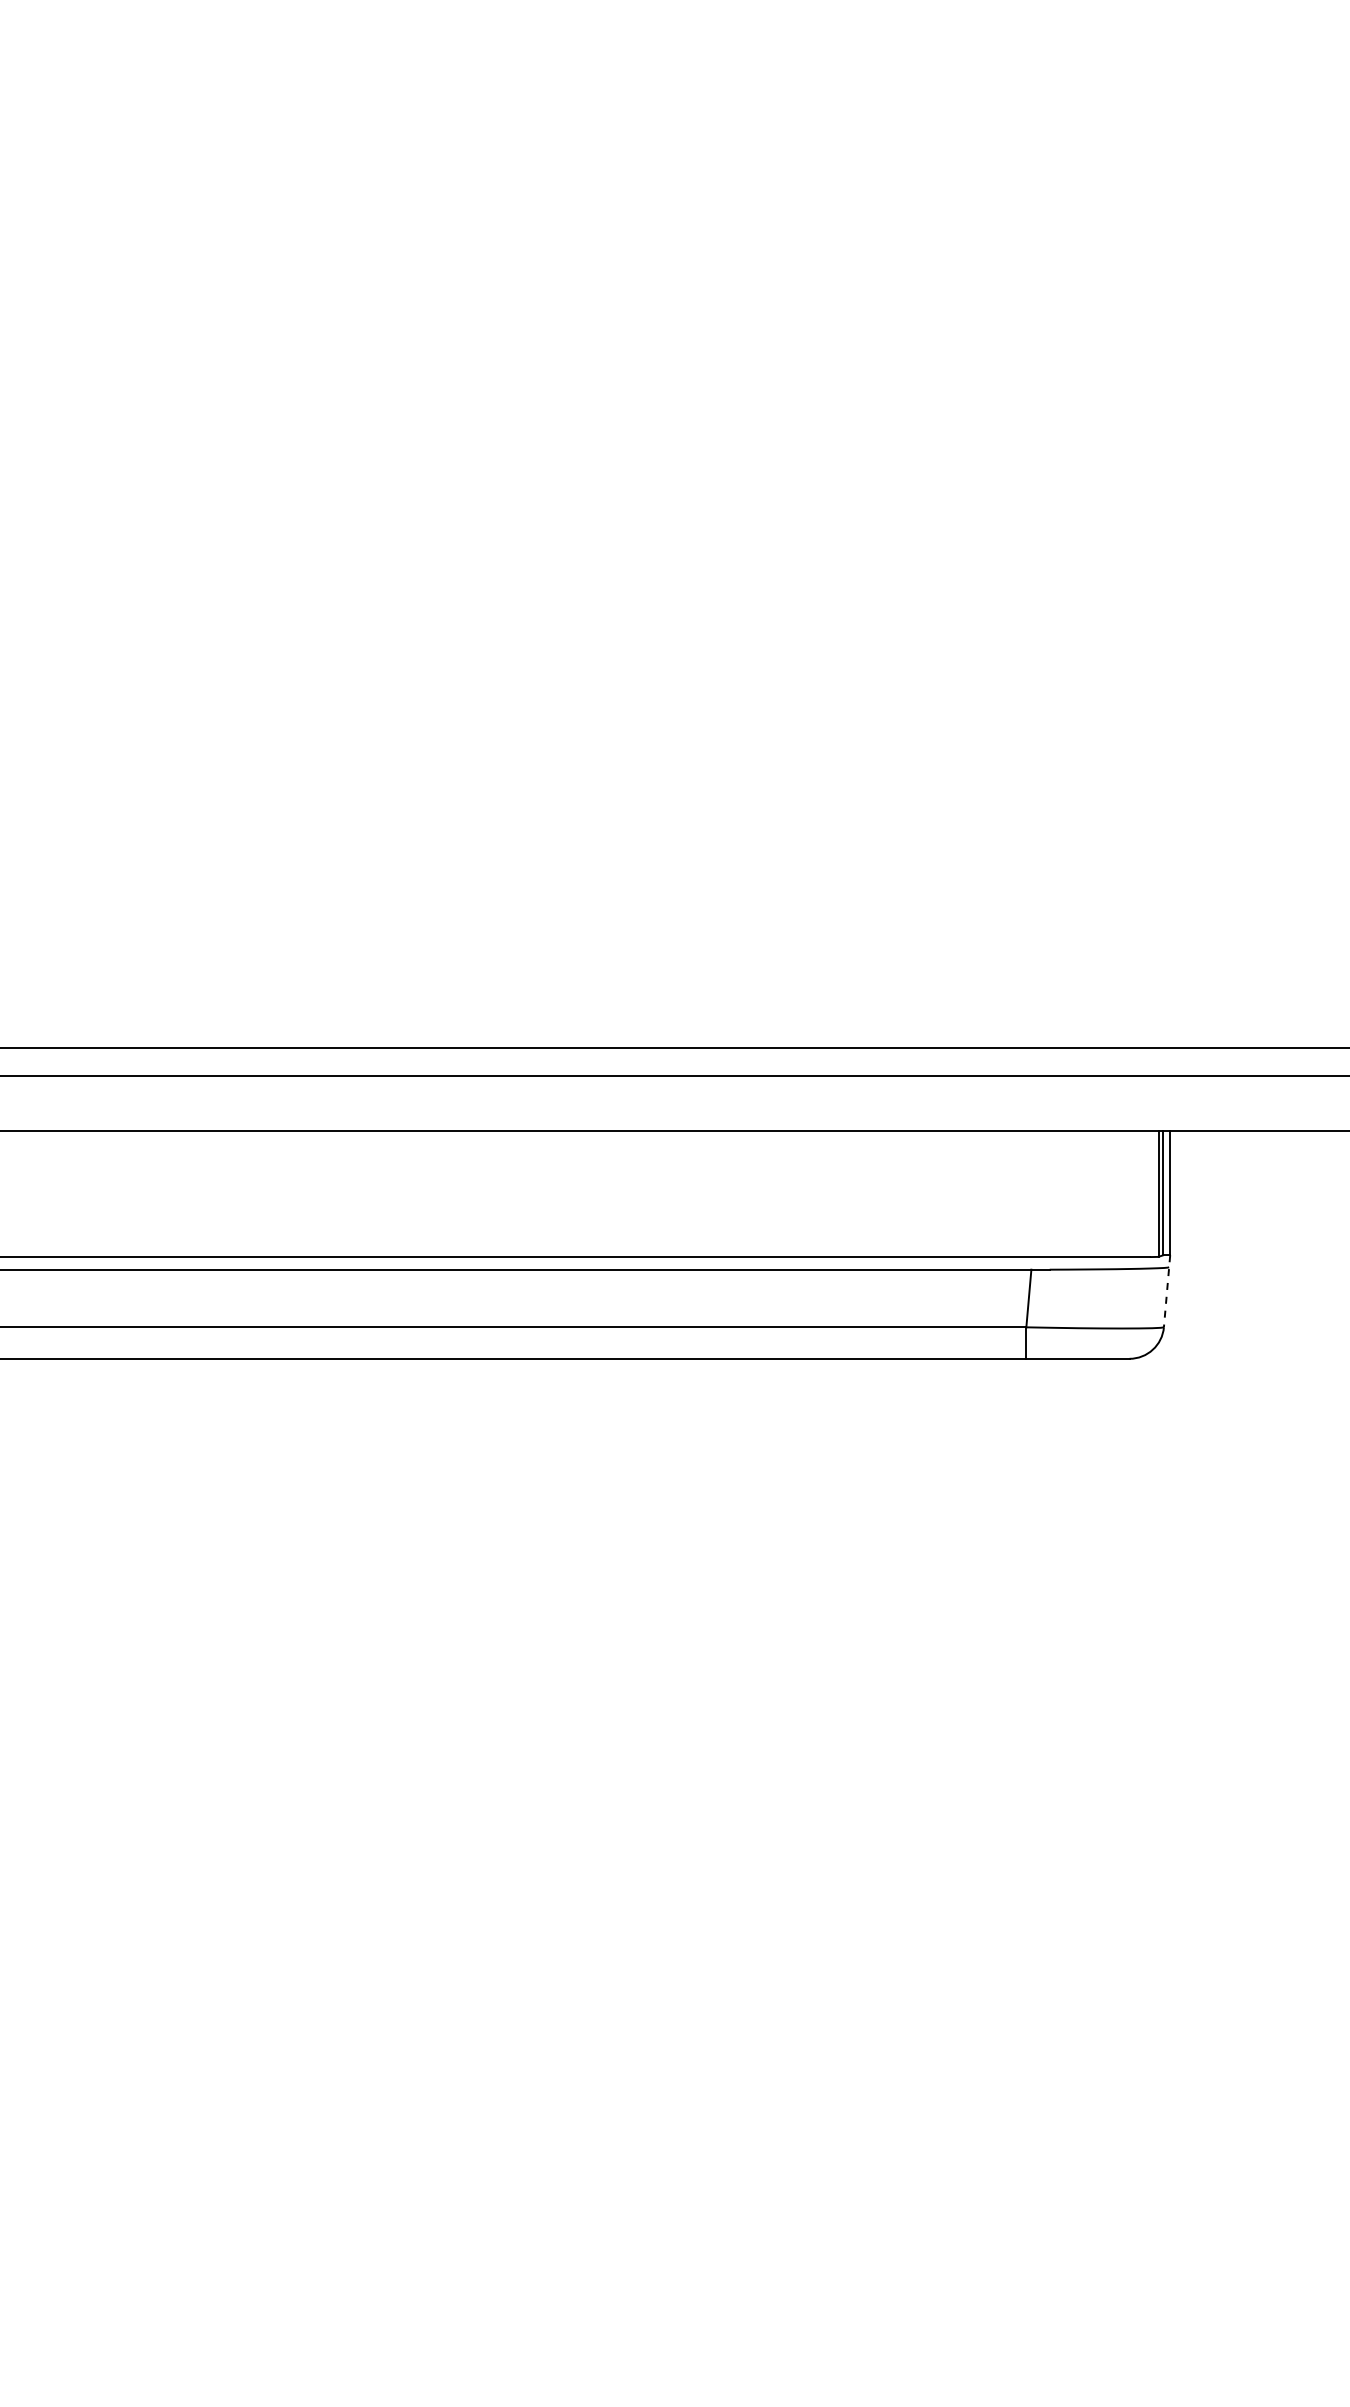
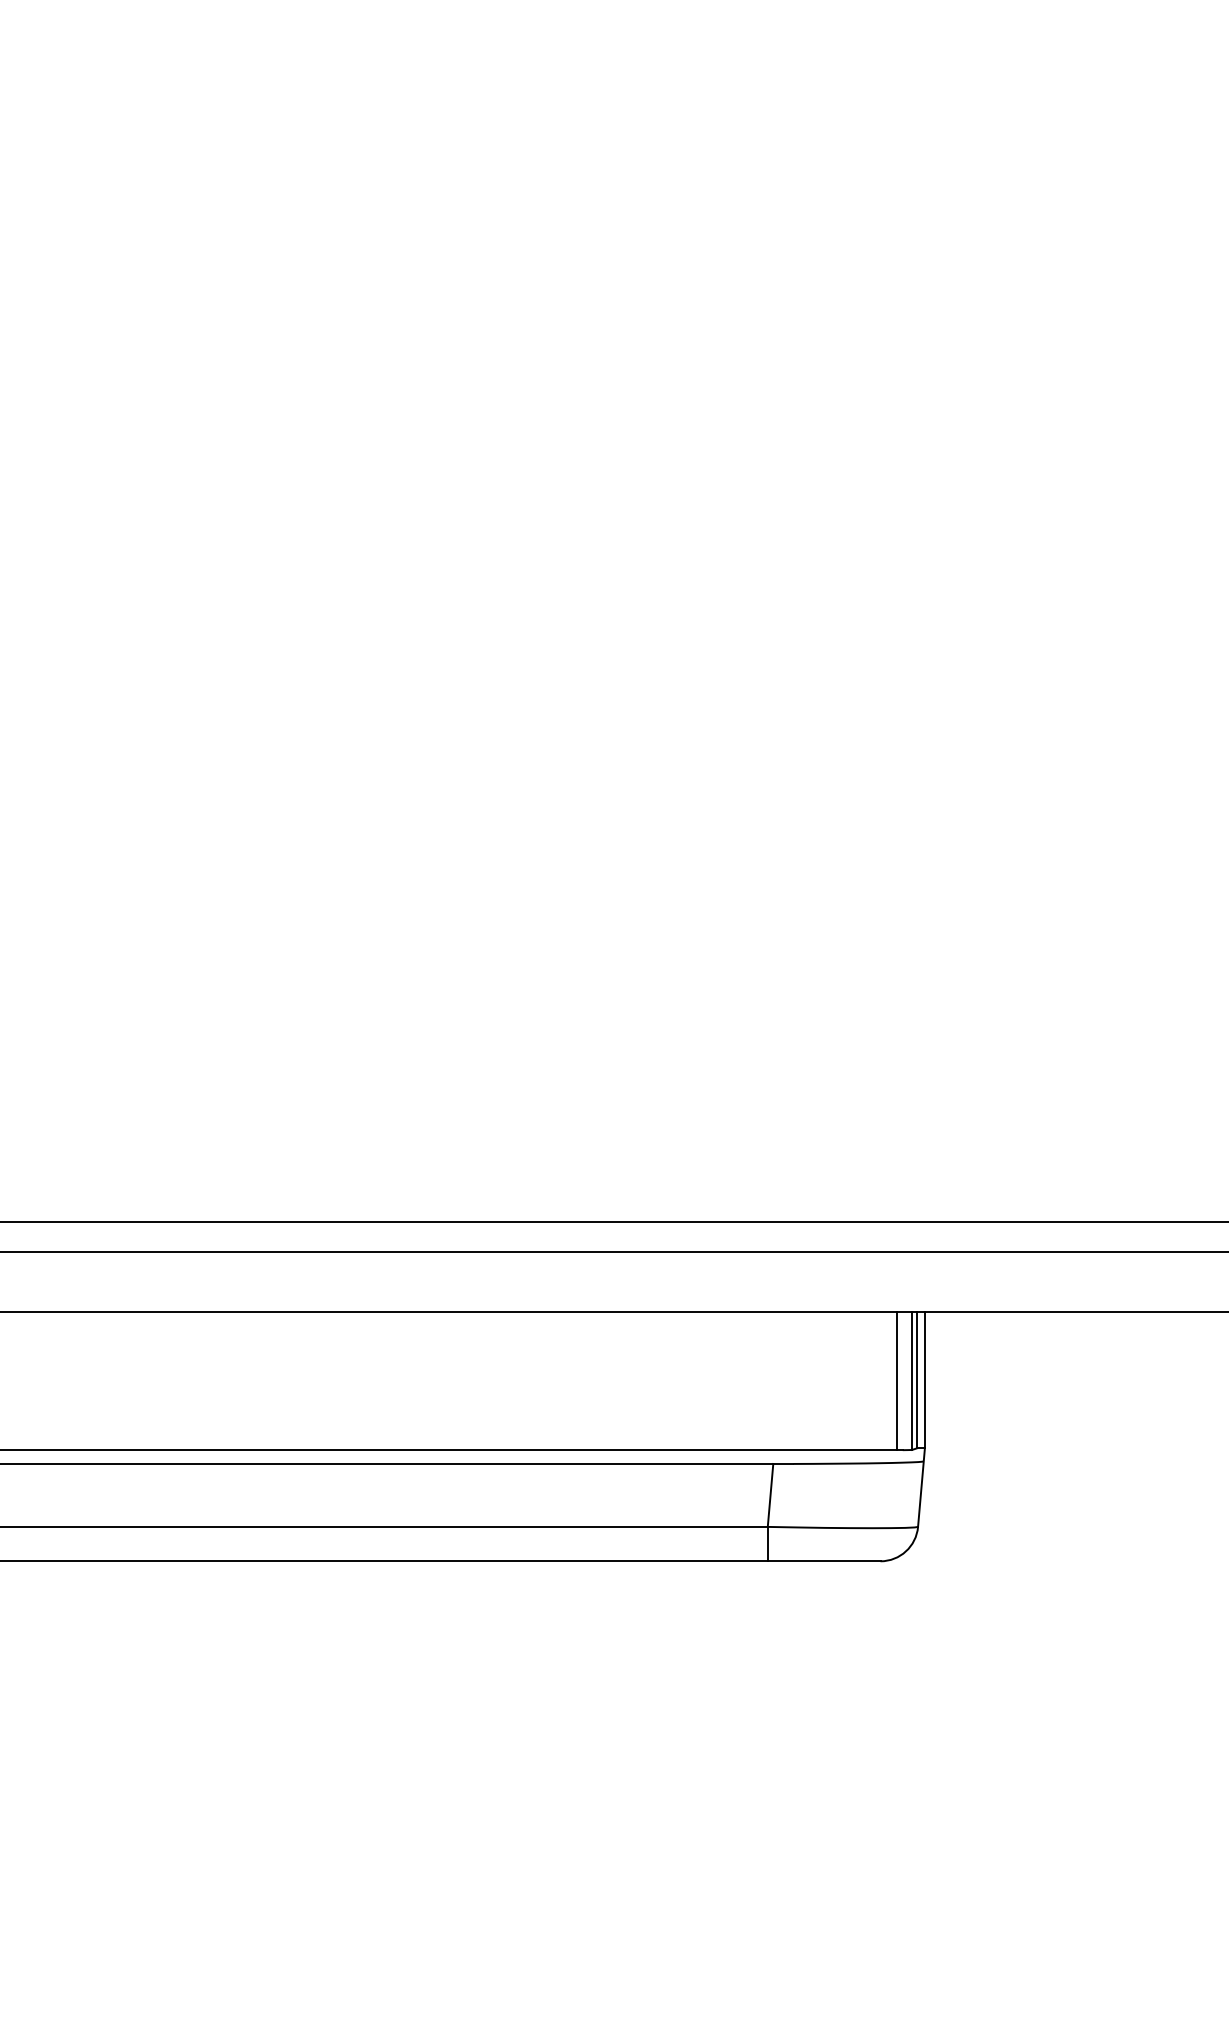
line: (1144, 1194) -> (896, 1381), added
line: (1167, 1291) -> (921, 1487), dashed -> solid

